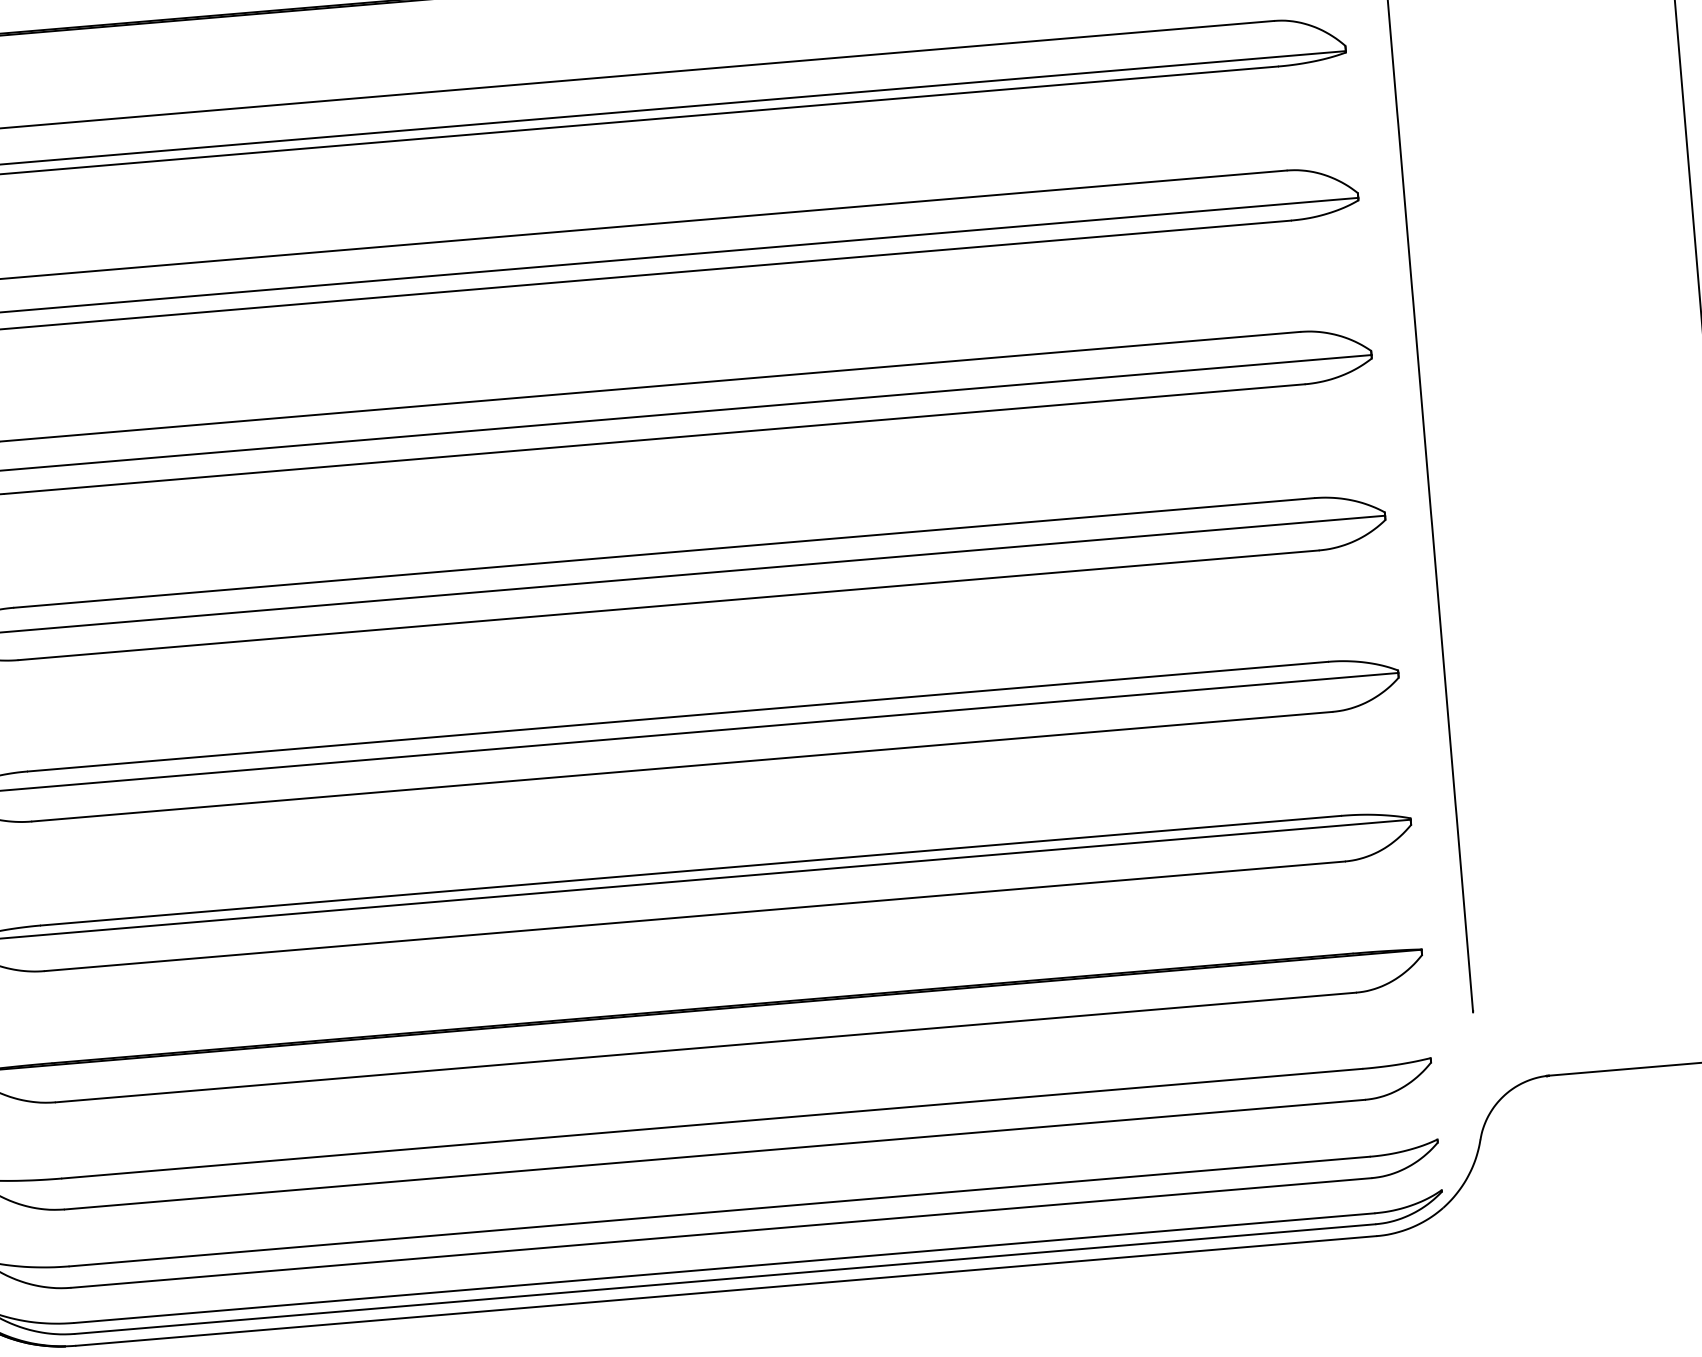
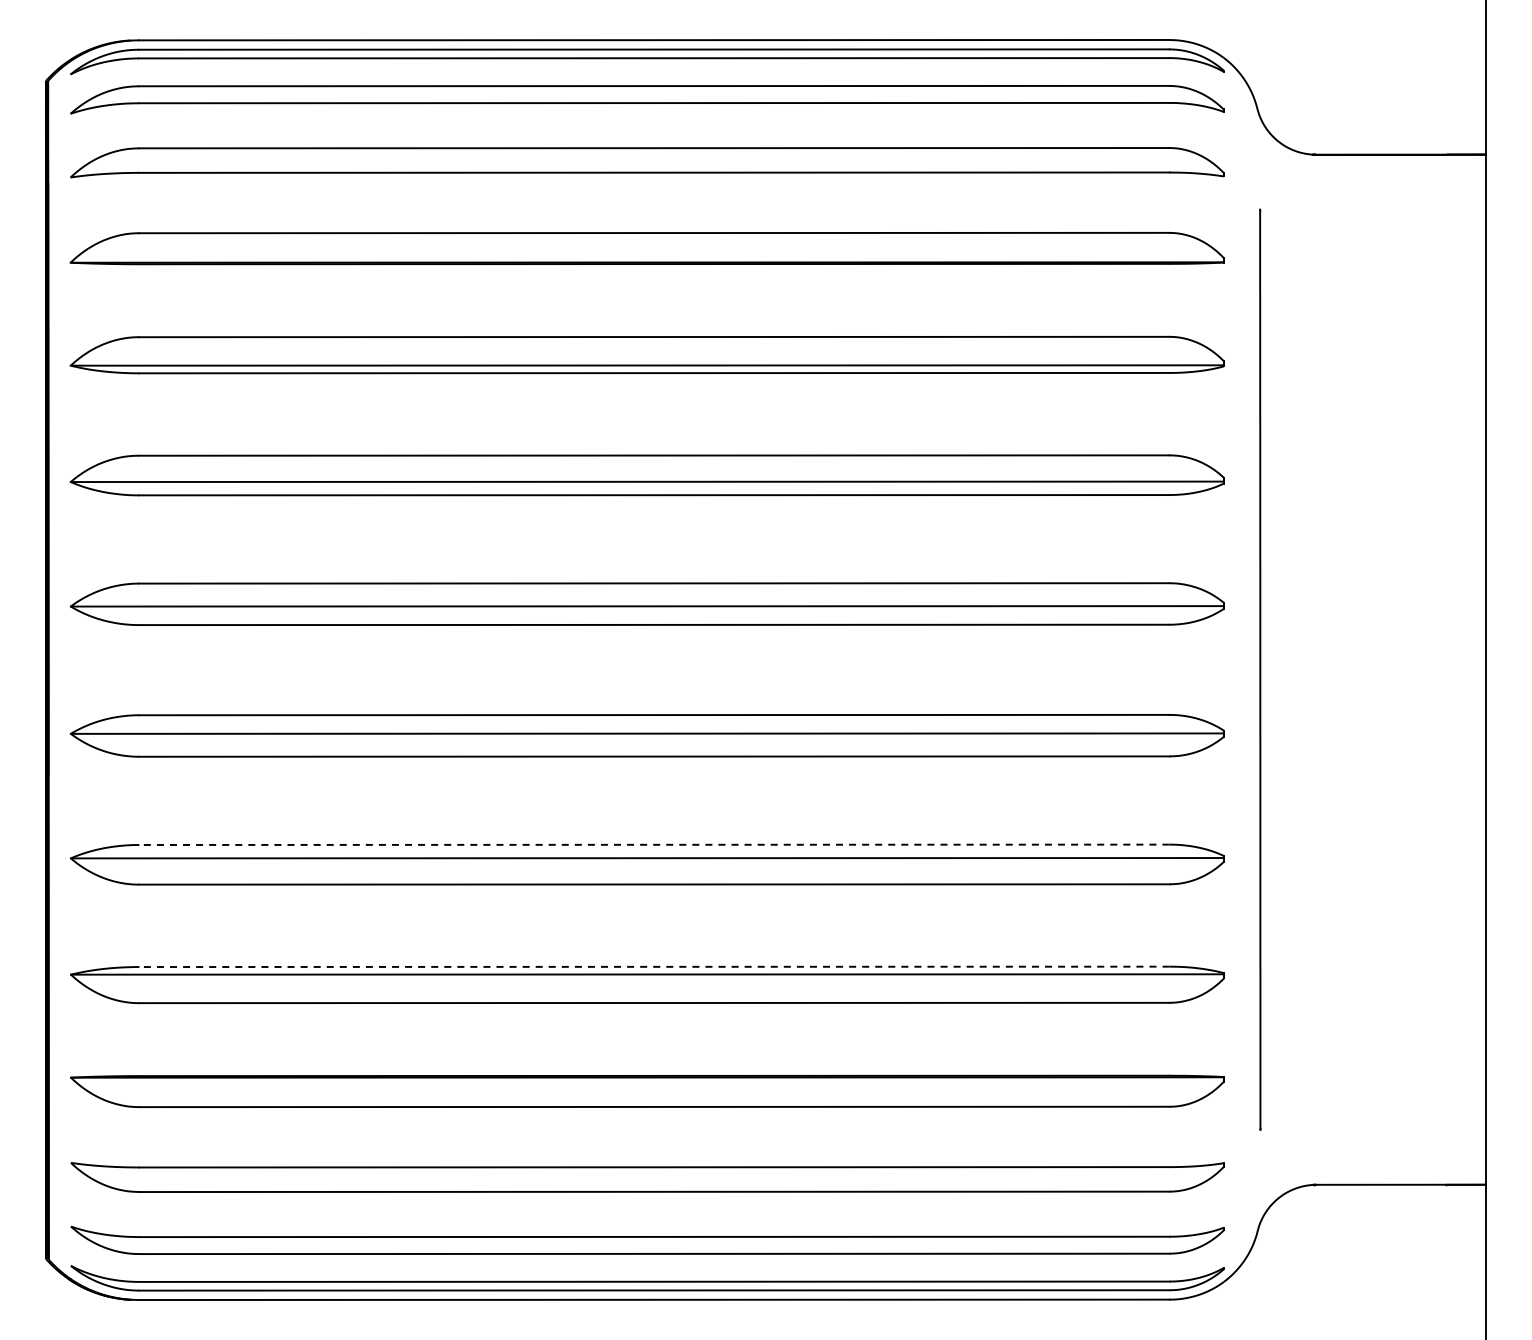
line: (676, 716) -> (653, 844), solid -> dashed
line: (689, 870) -> (653, 966), solid -> dashed

